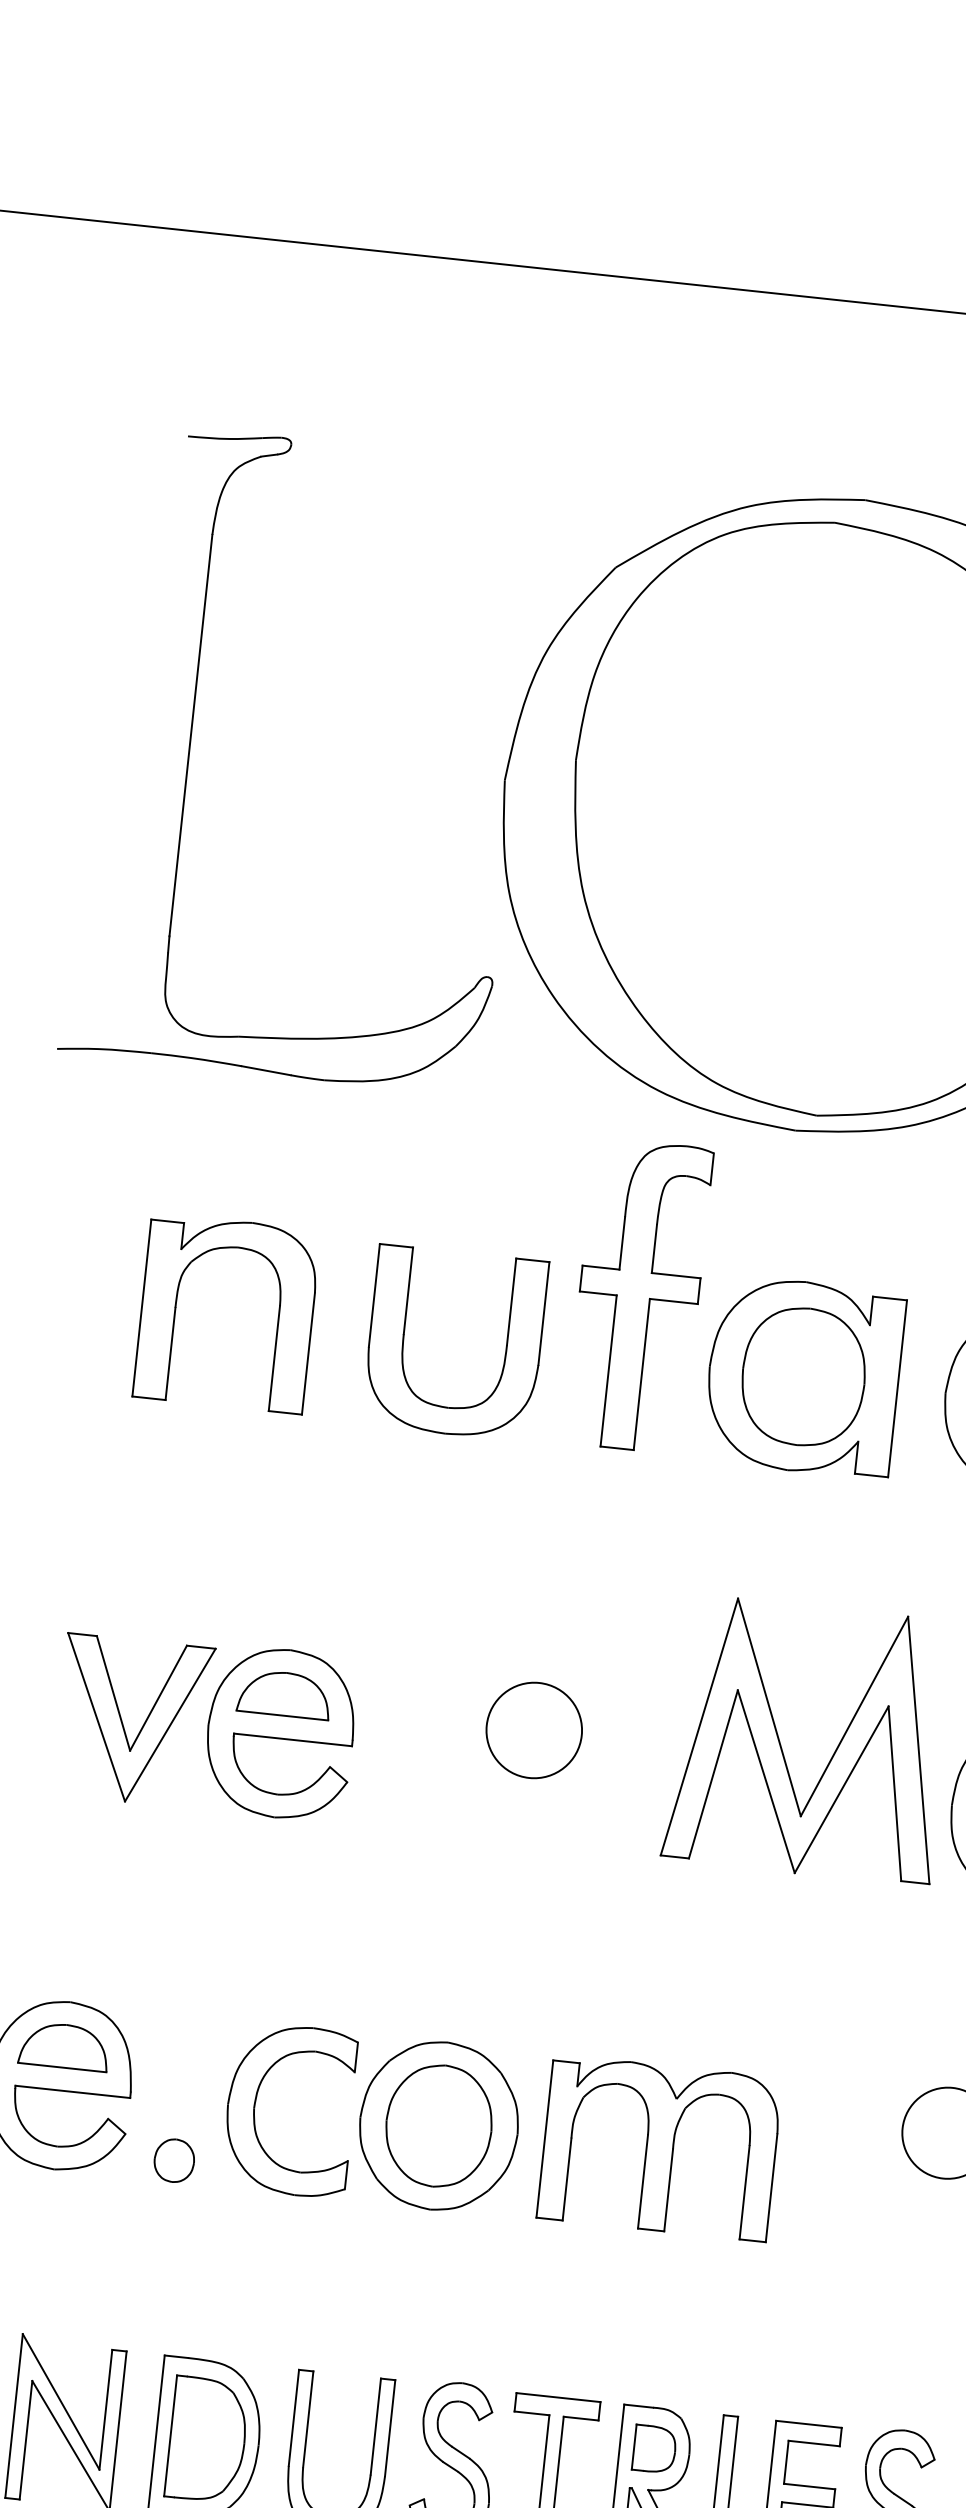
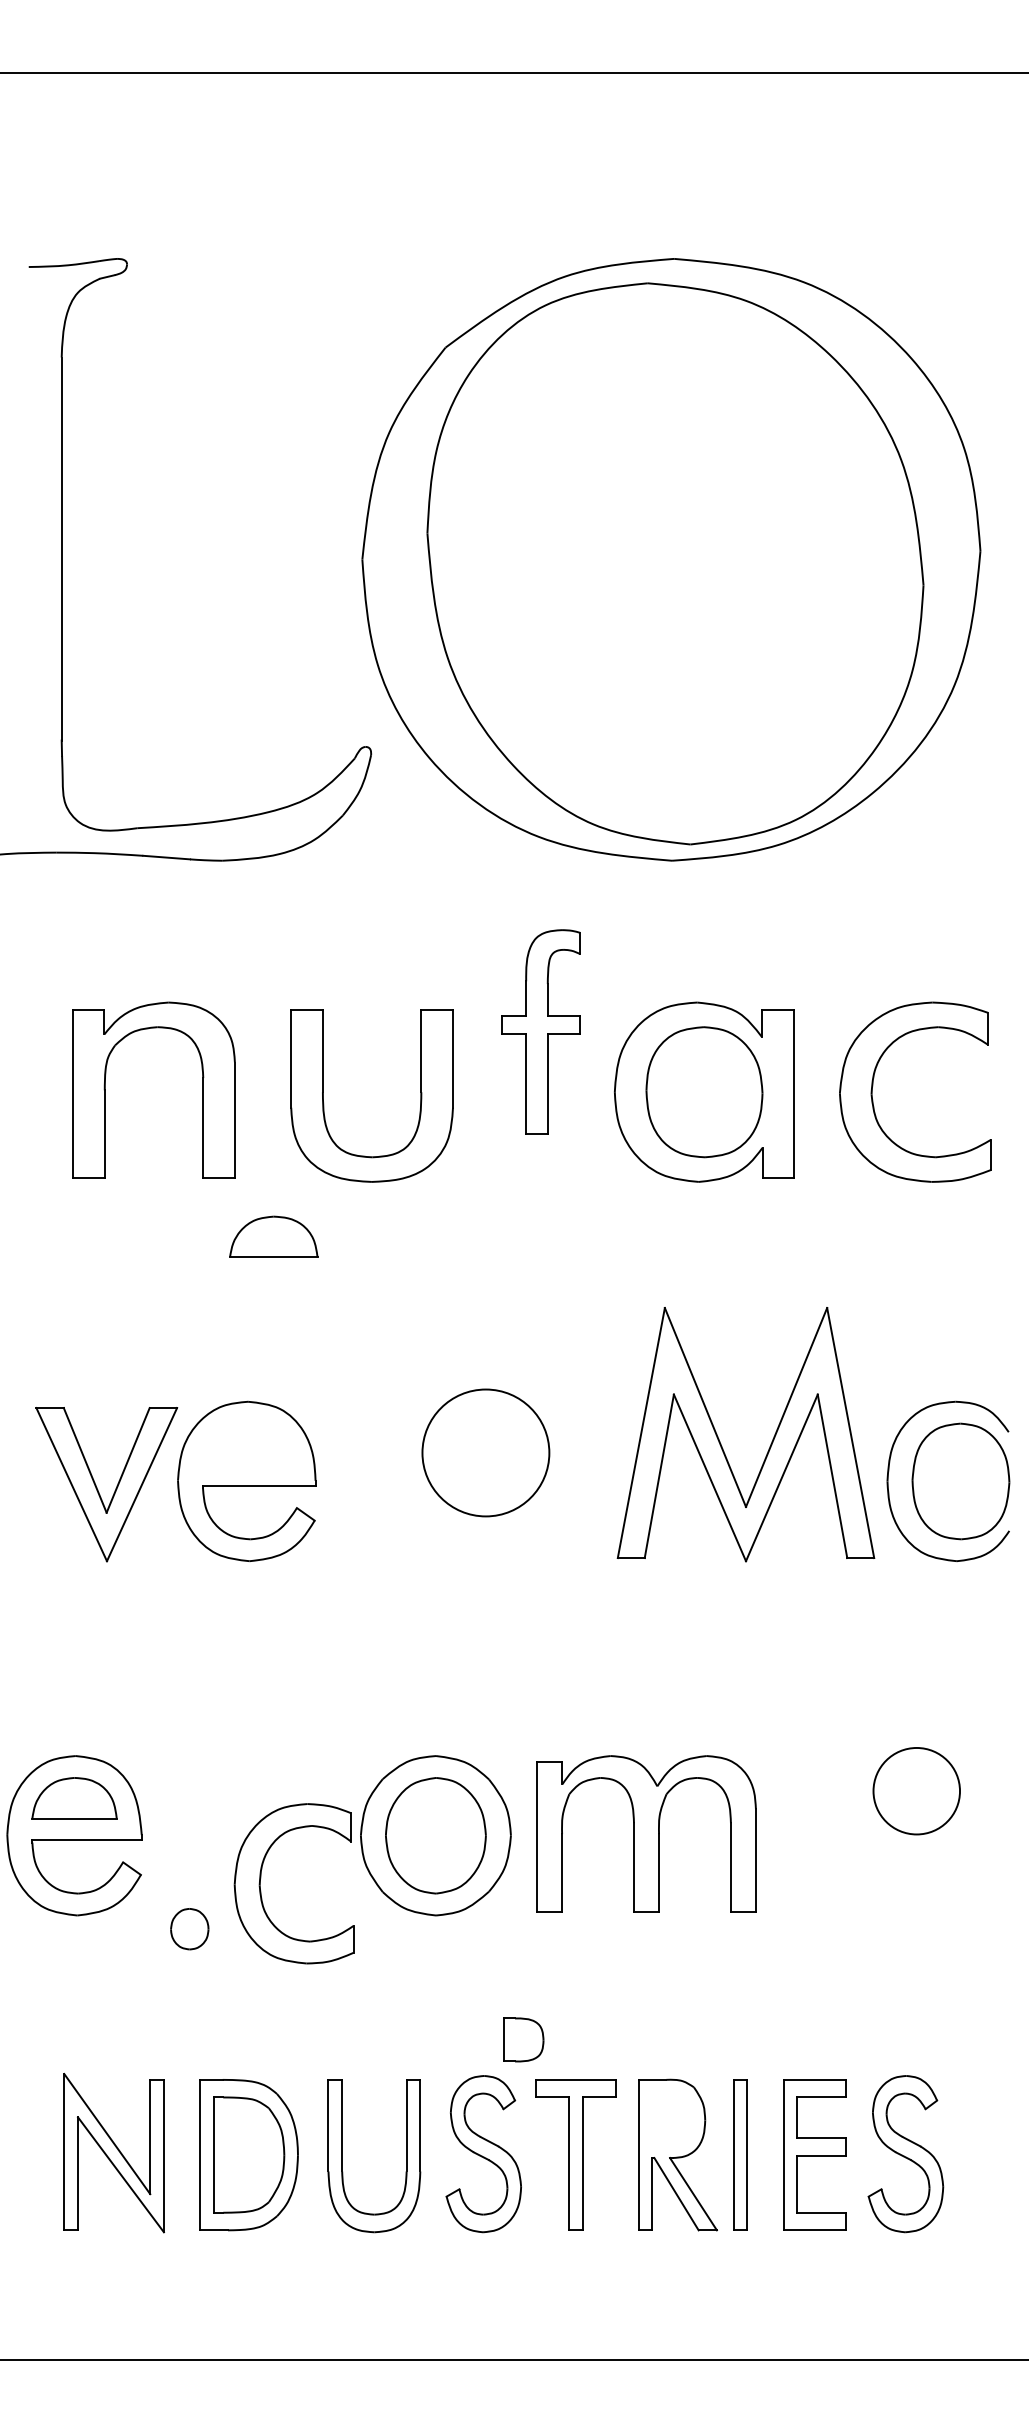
part: (638, 1294) -> (540, 1031), size x0.7
part: (284, 1693) -> (273, 1236), moved
circle: (533, 1729) -> (485, 1452), size x1.4
part: (256, 2101) -> (261, 1878), moved
part: (174, 2161) -> (189, 1929), moved
part: (654, 2448) -> (523, 2039), moved

